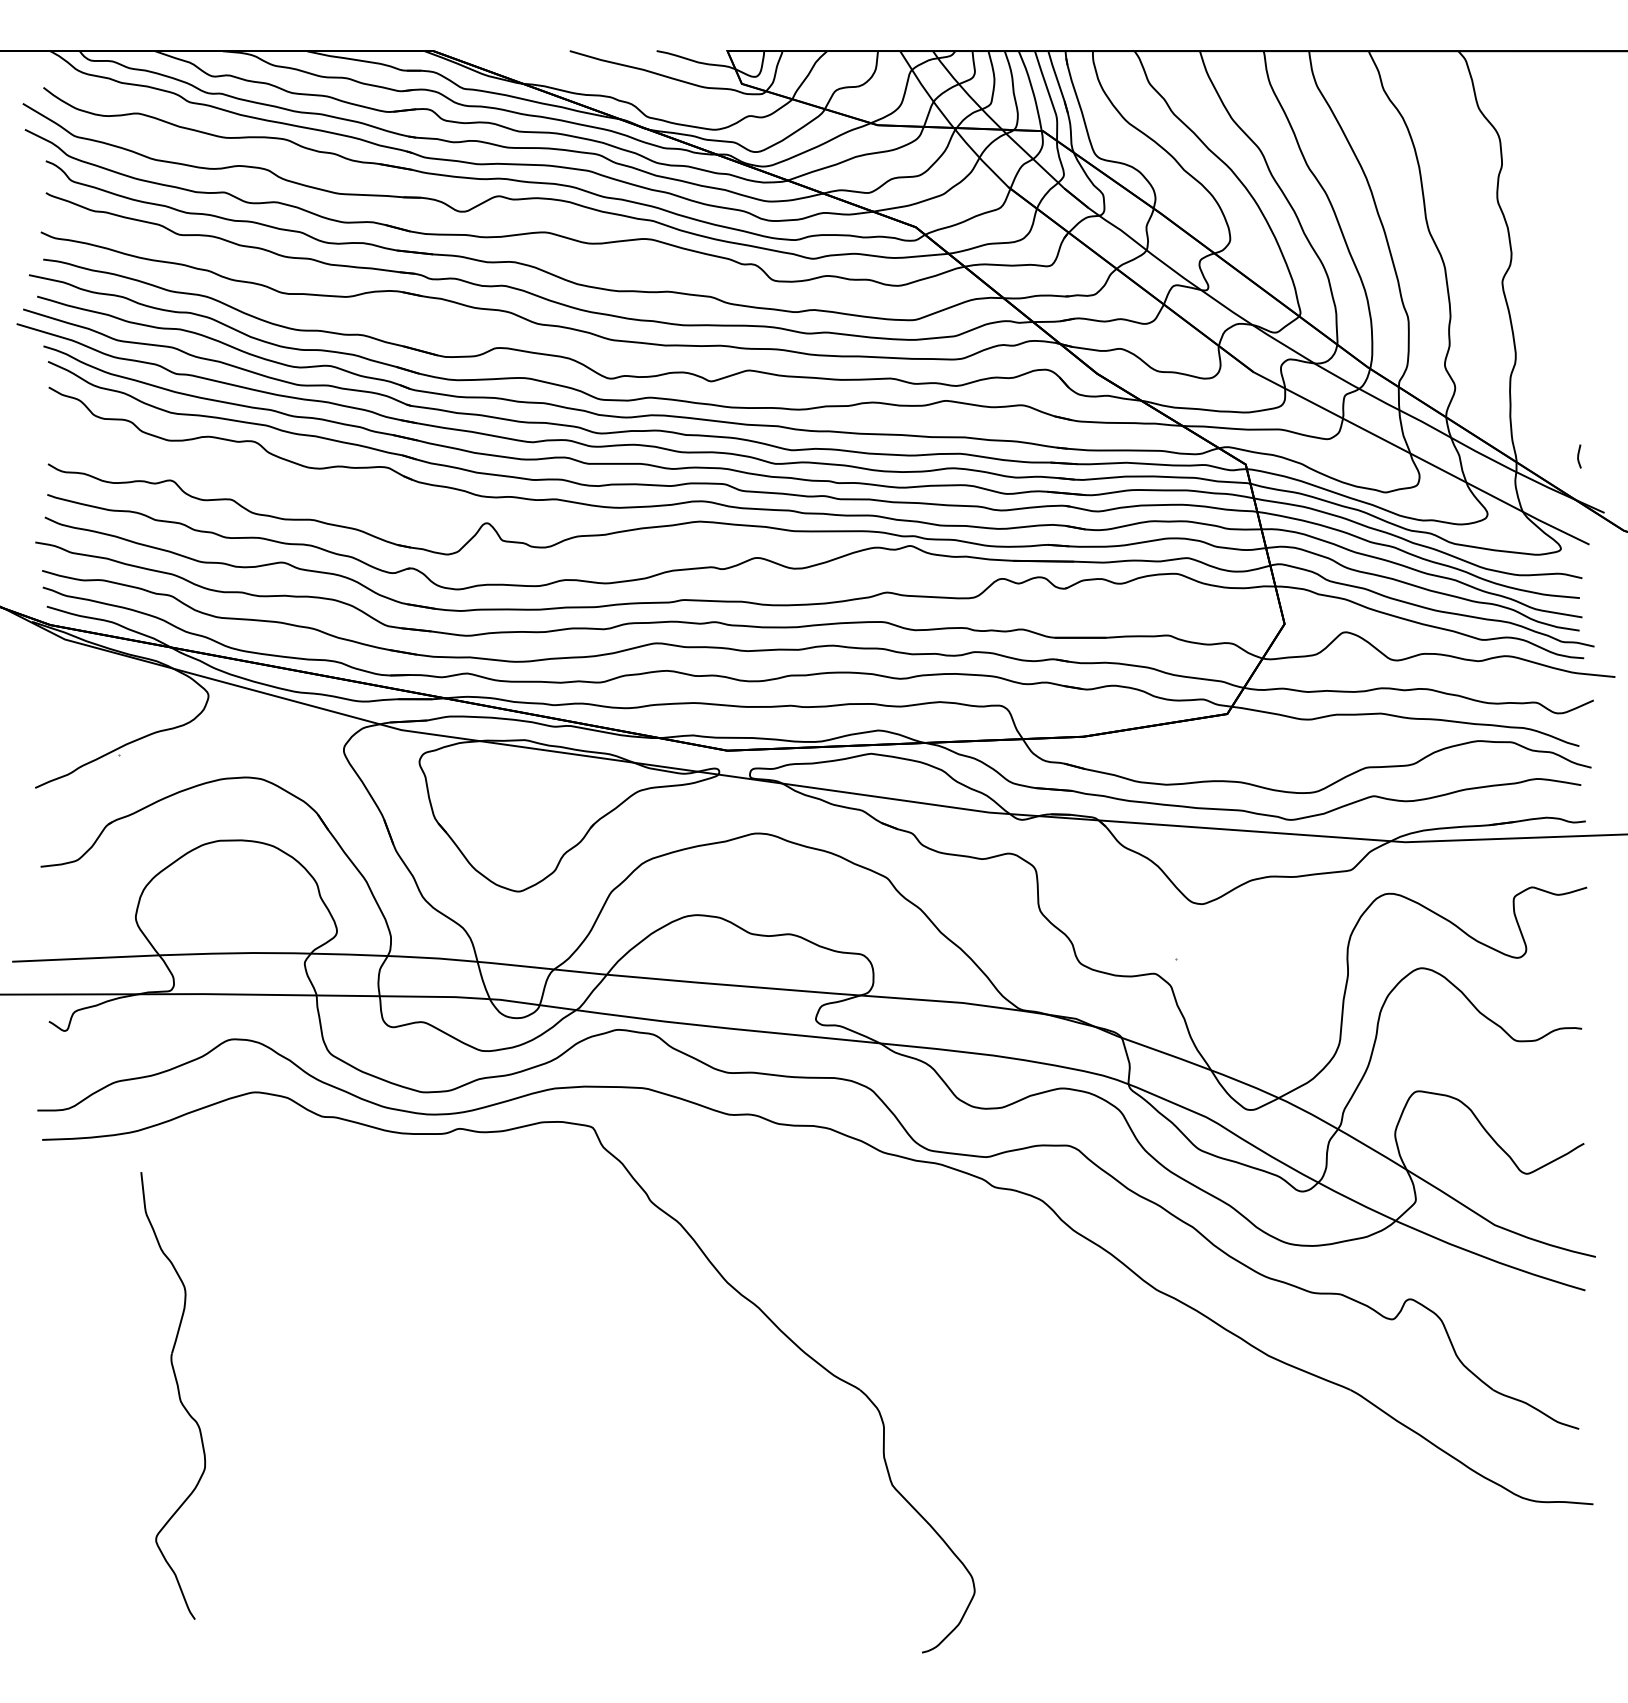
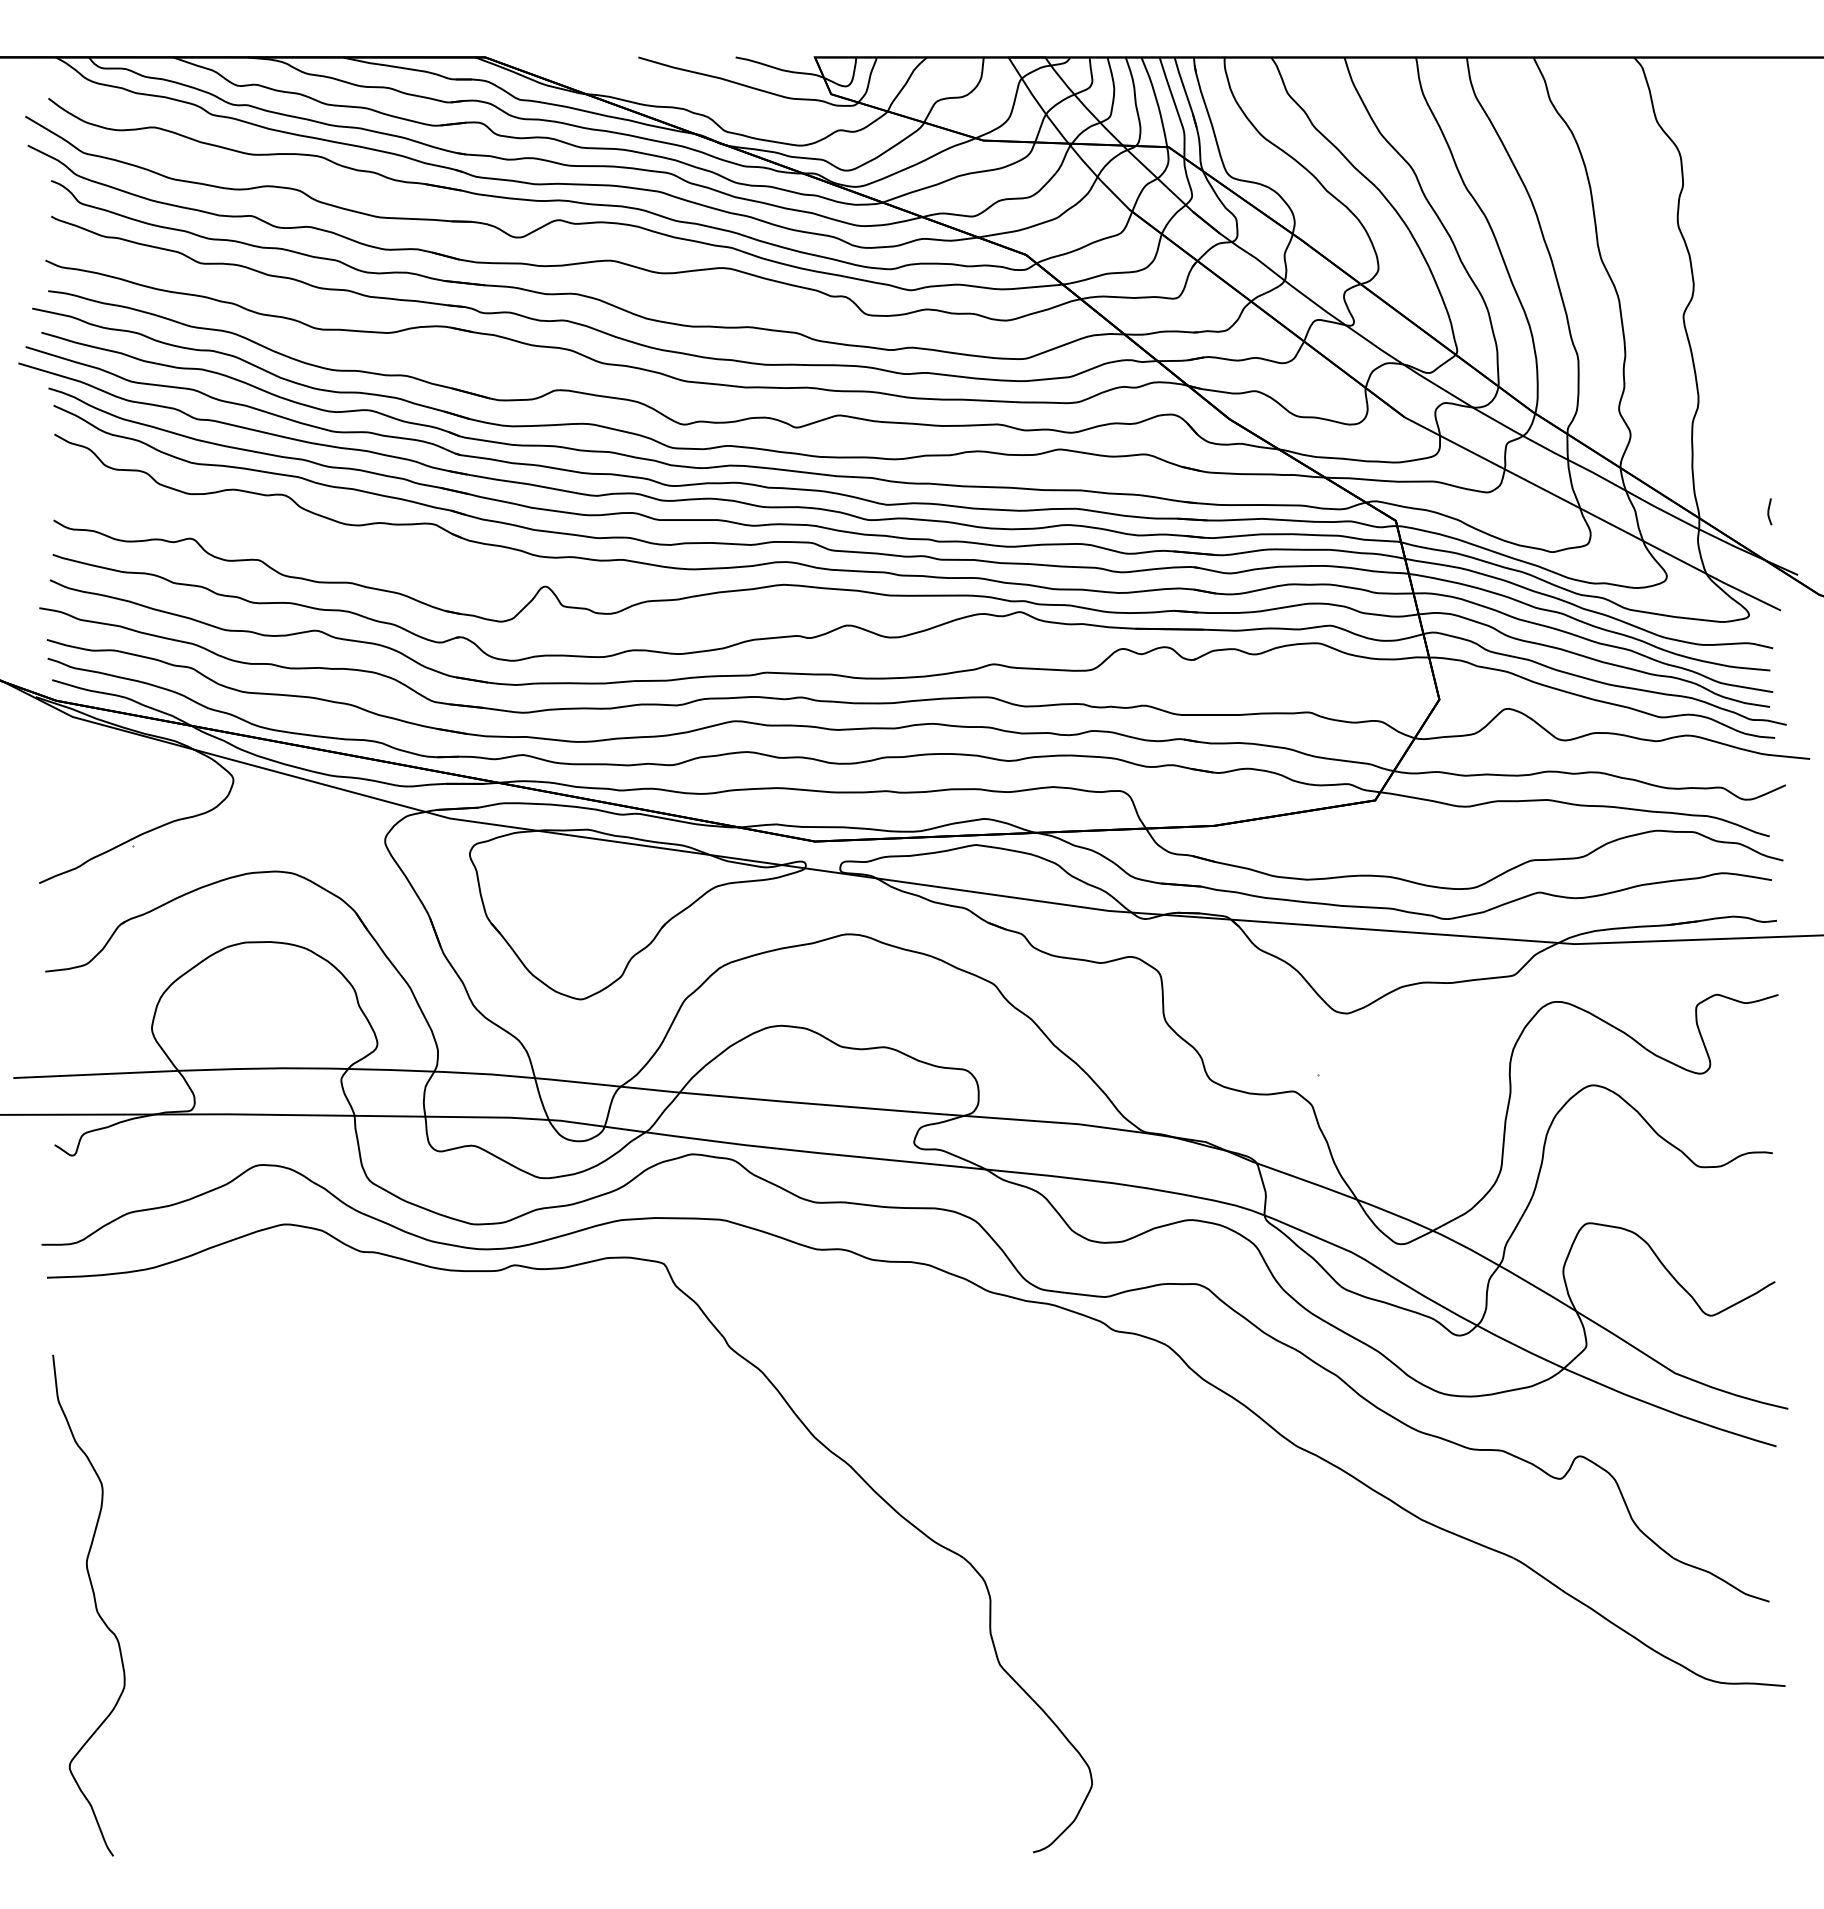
part: (178, 1394) -> (94, 1604), moved

